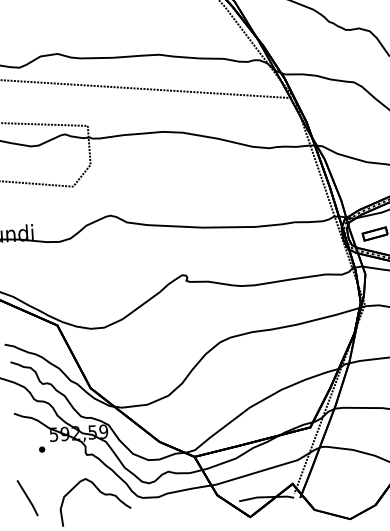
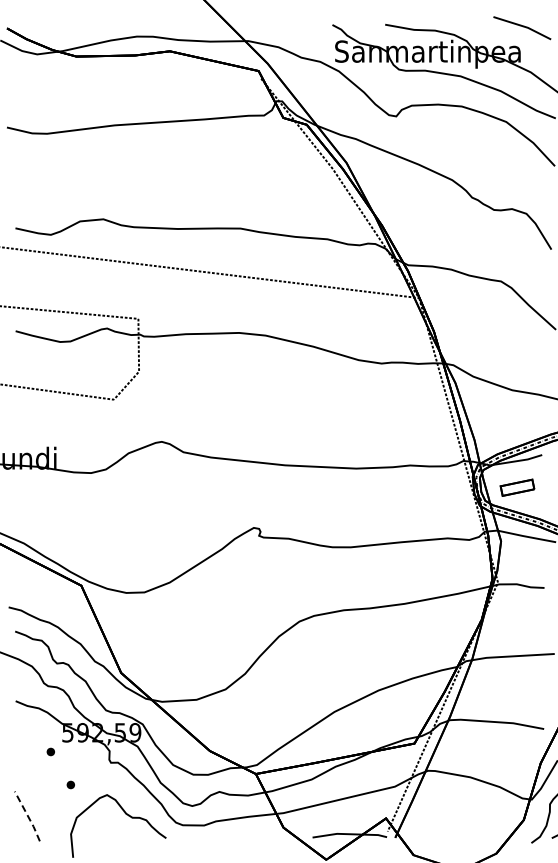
part: (58, 472) -> (70, 784), added
line: (28, 498) -> (28, 816), solid -> dashed

